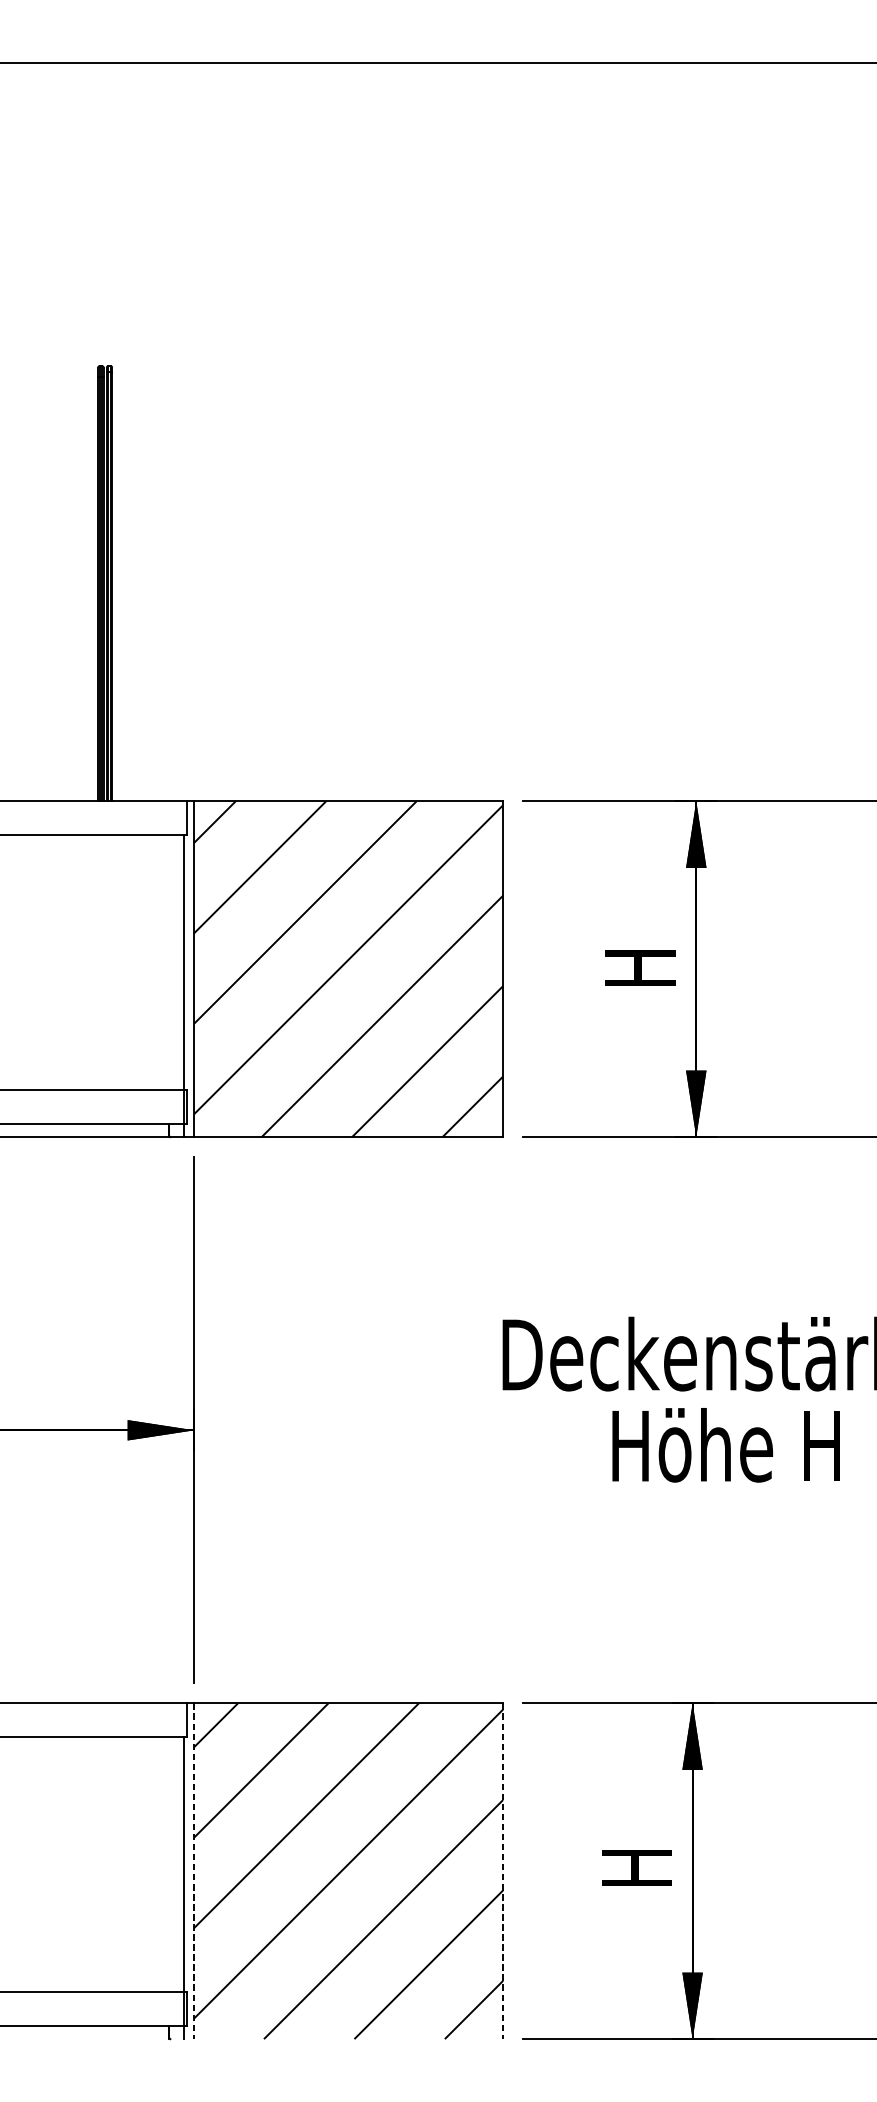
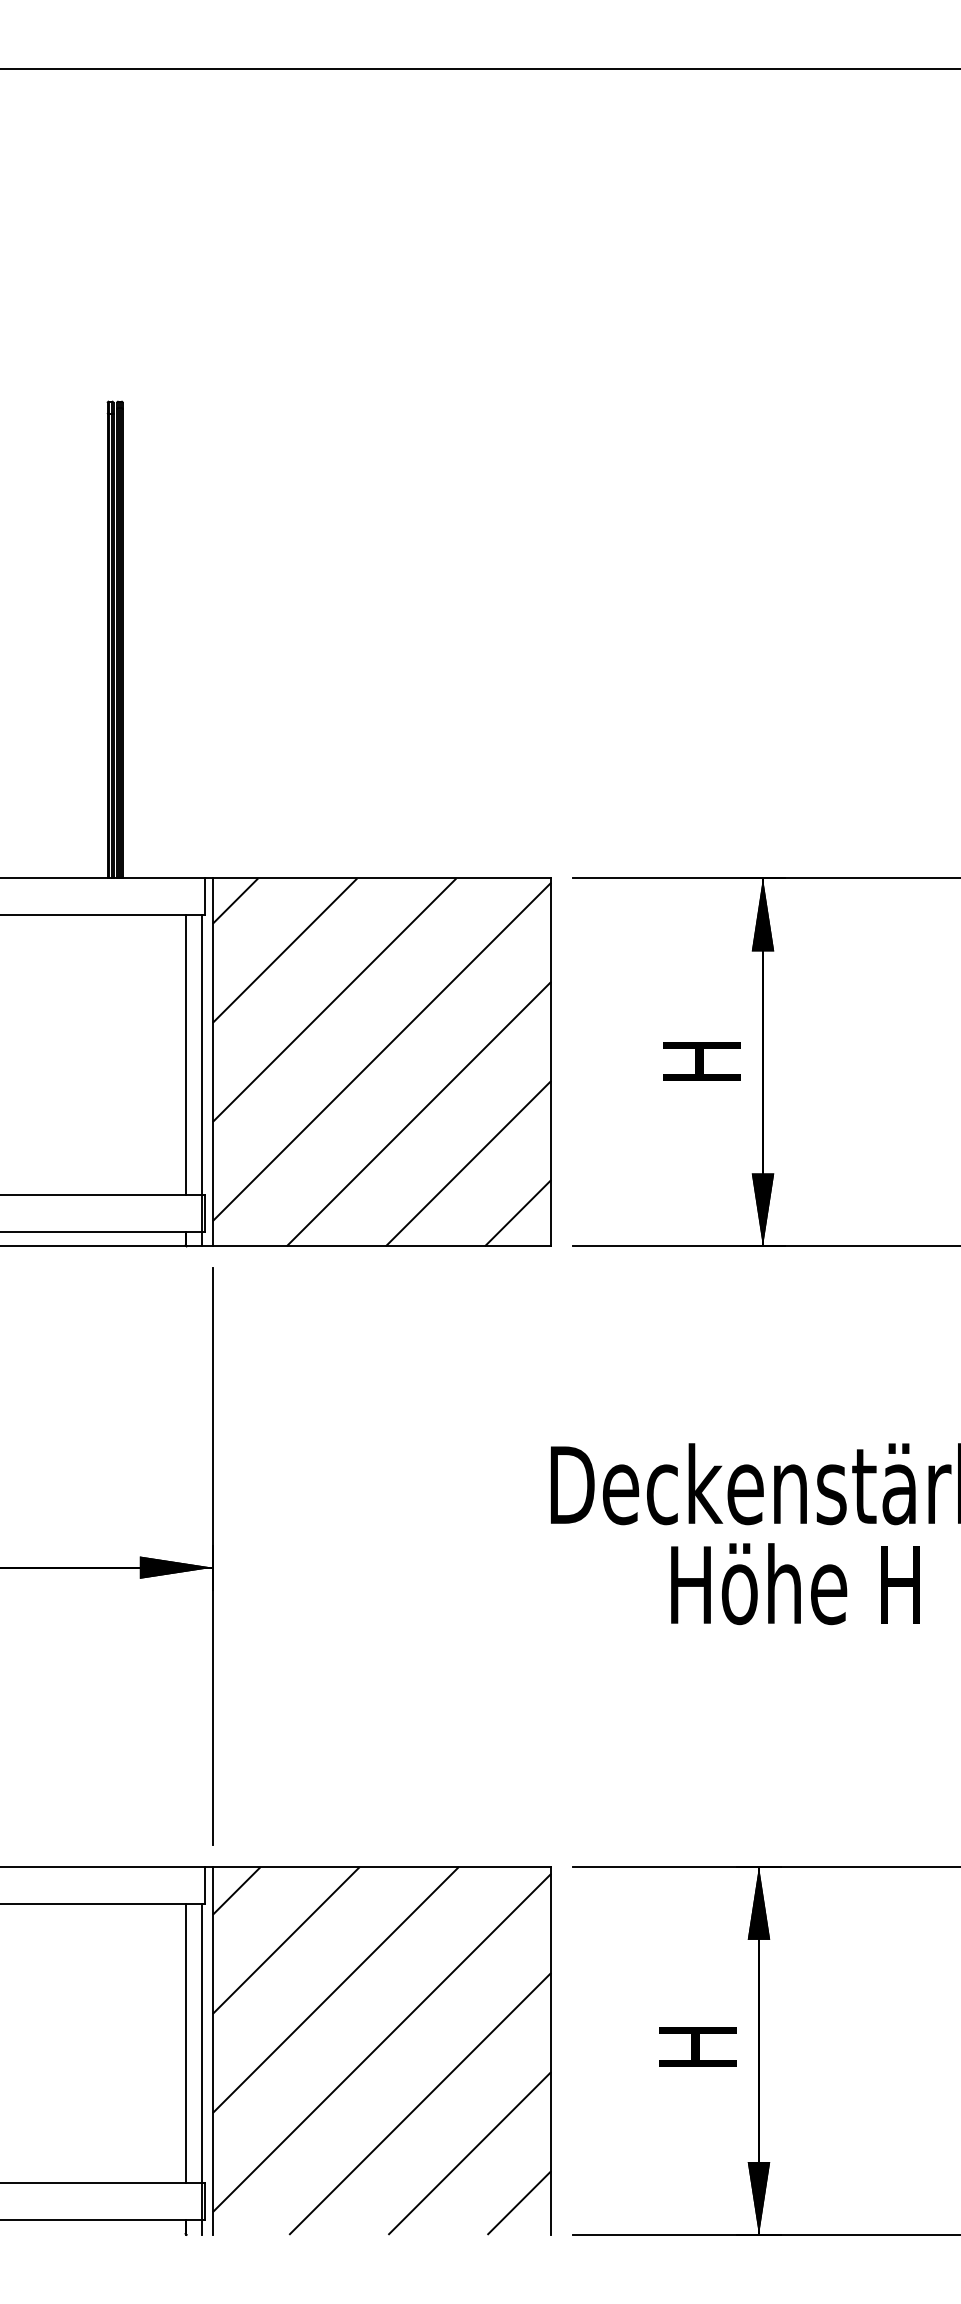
line: (169, 962) -> (185, 1054), added
line: (169, 1864) -> (185, 2043), added
line: (193, 1870) -> (212, 2050), dashed -> solid
line: (503, 1870) -> (551, 2050), dashed -> solid

